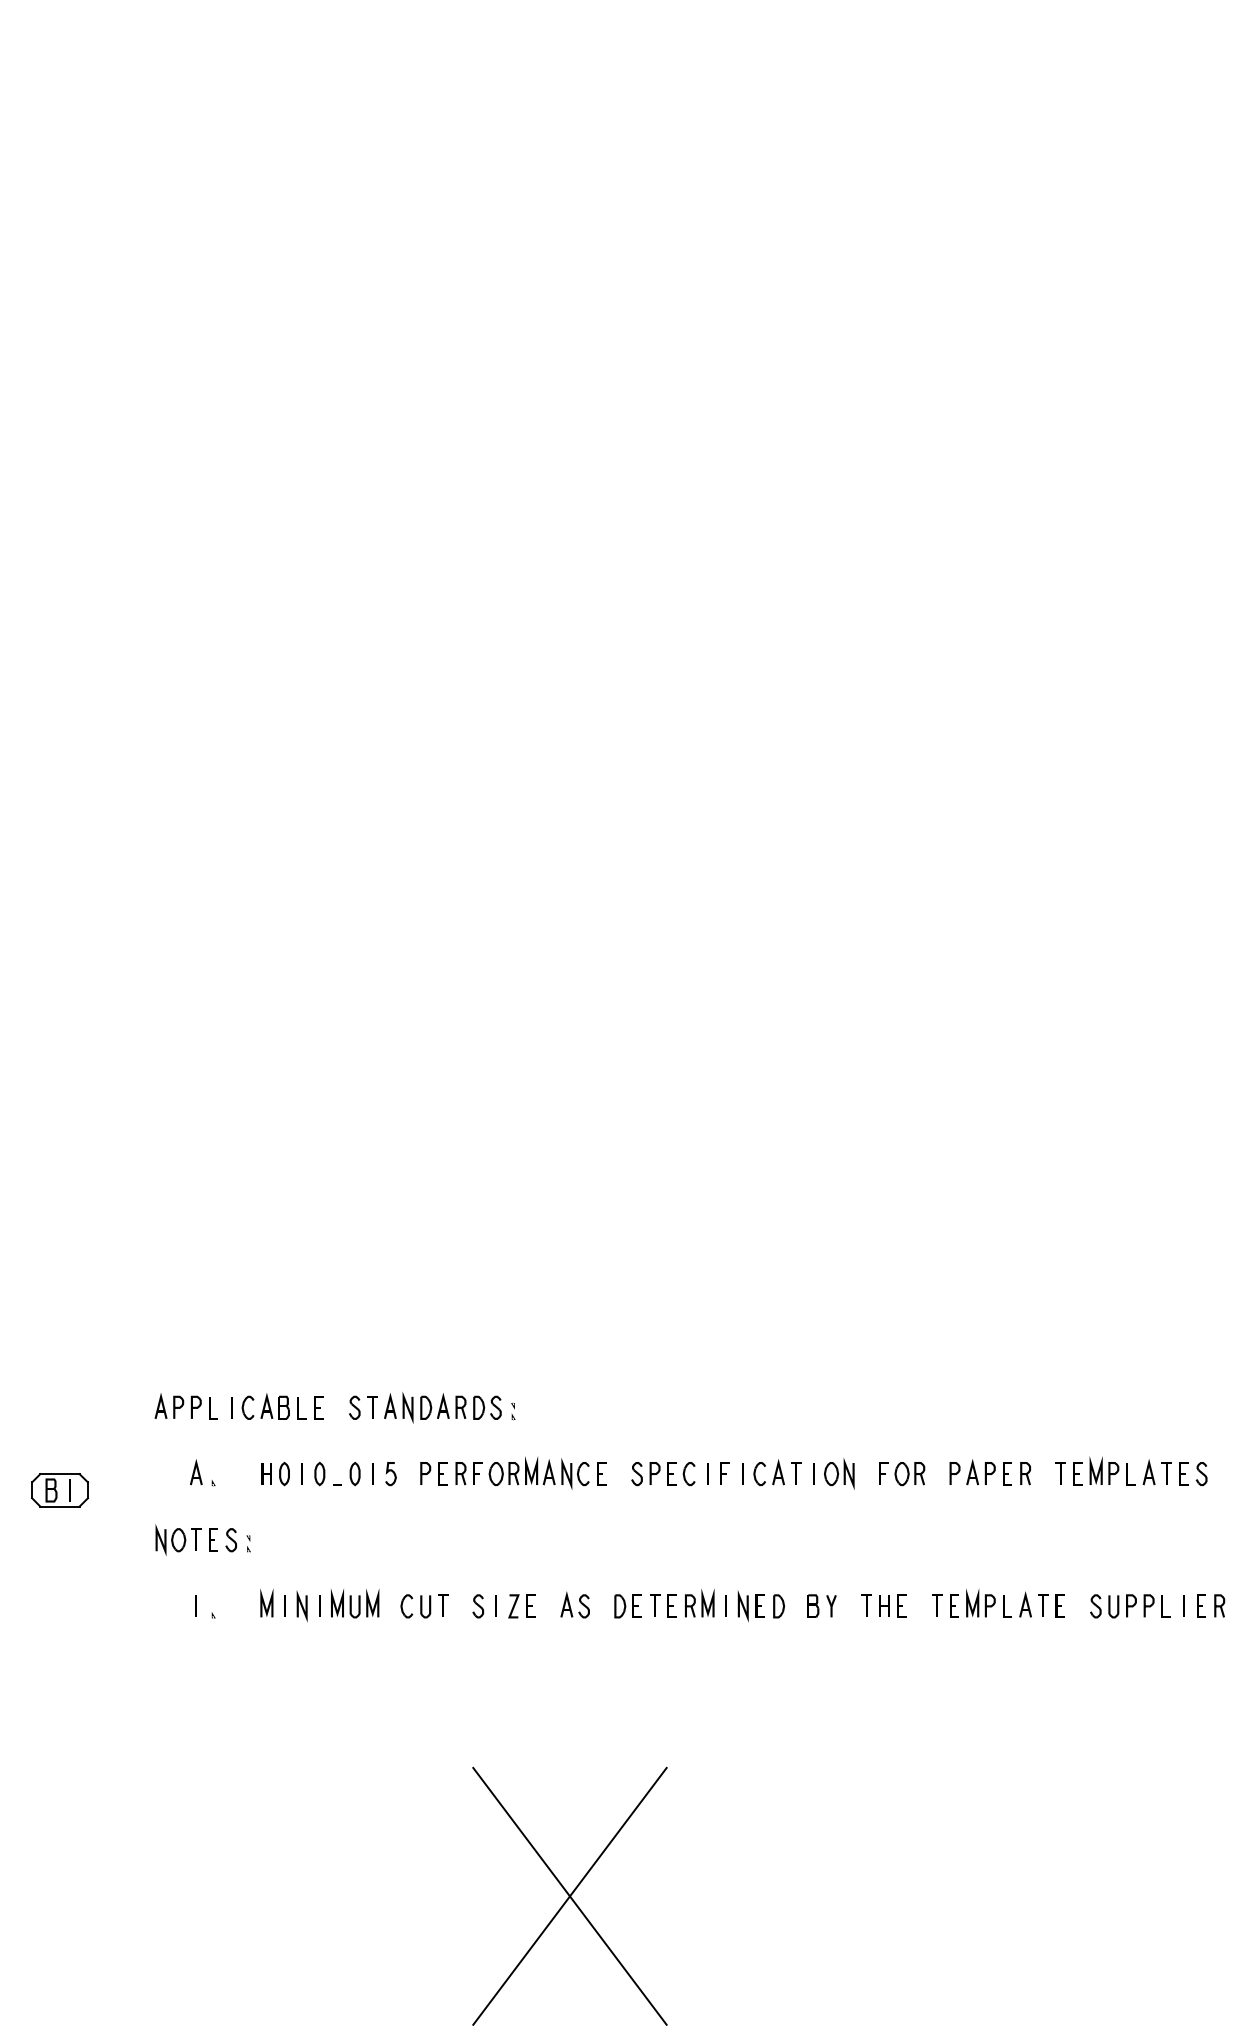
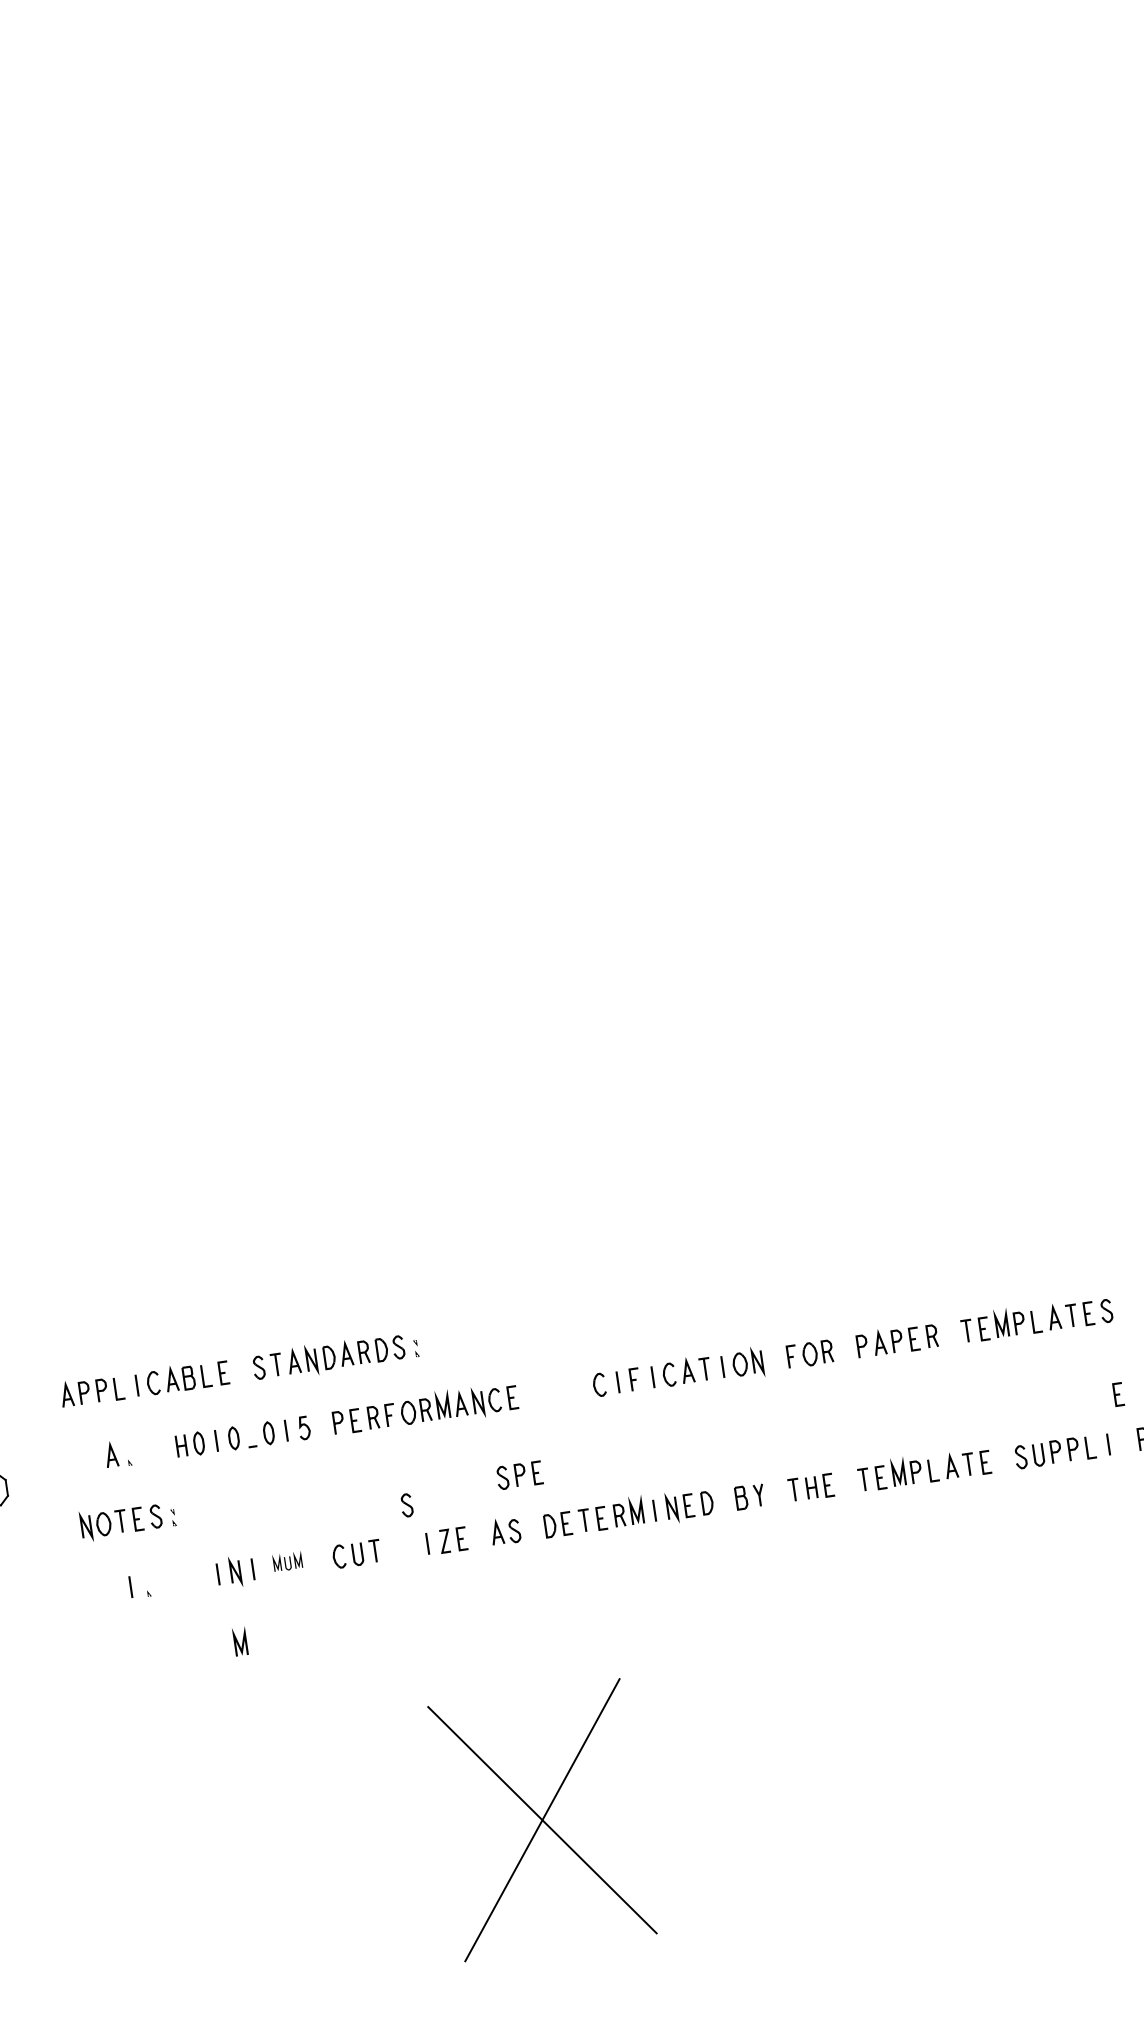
part: (653, 1474) -> (519, 1476), moved
part: (355, 1603) -> (287, 1561), size x0.6
line: (265, 1604) -> (239, 1643), moved
part: (1201, 1605) -> (1118, 1393), moved
part: (478, 1606) -> (407, 1505), moved

